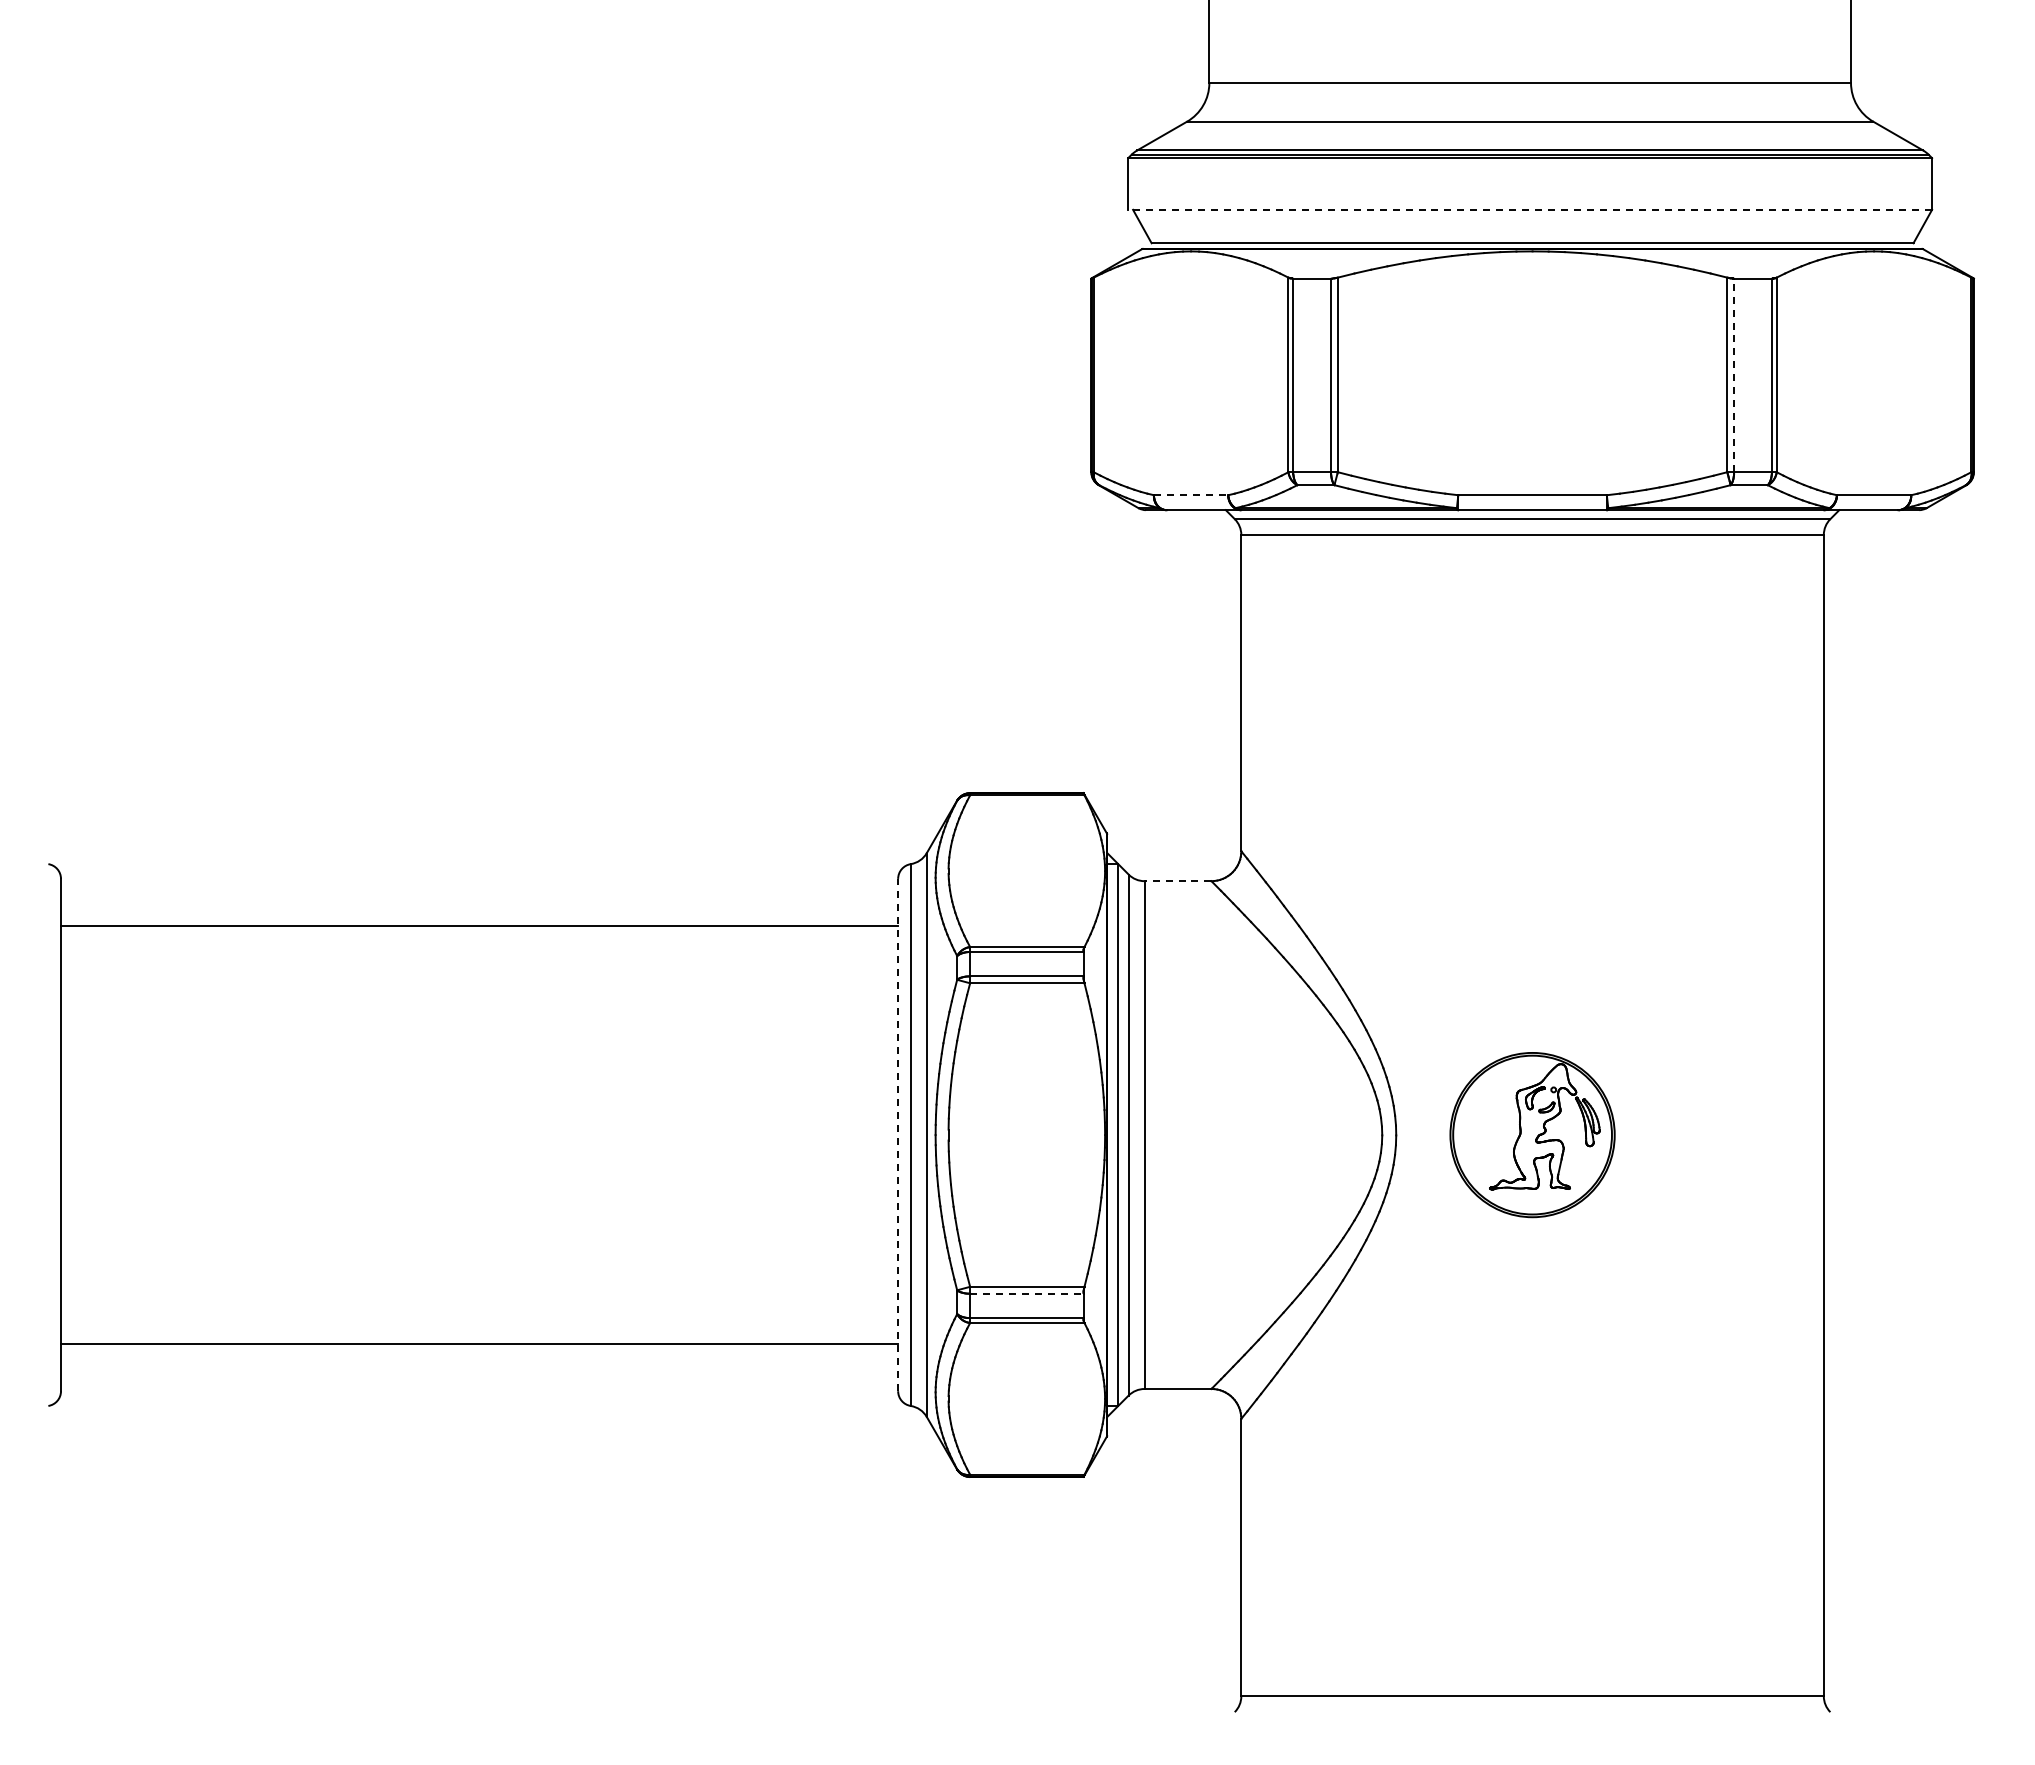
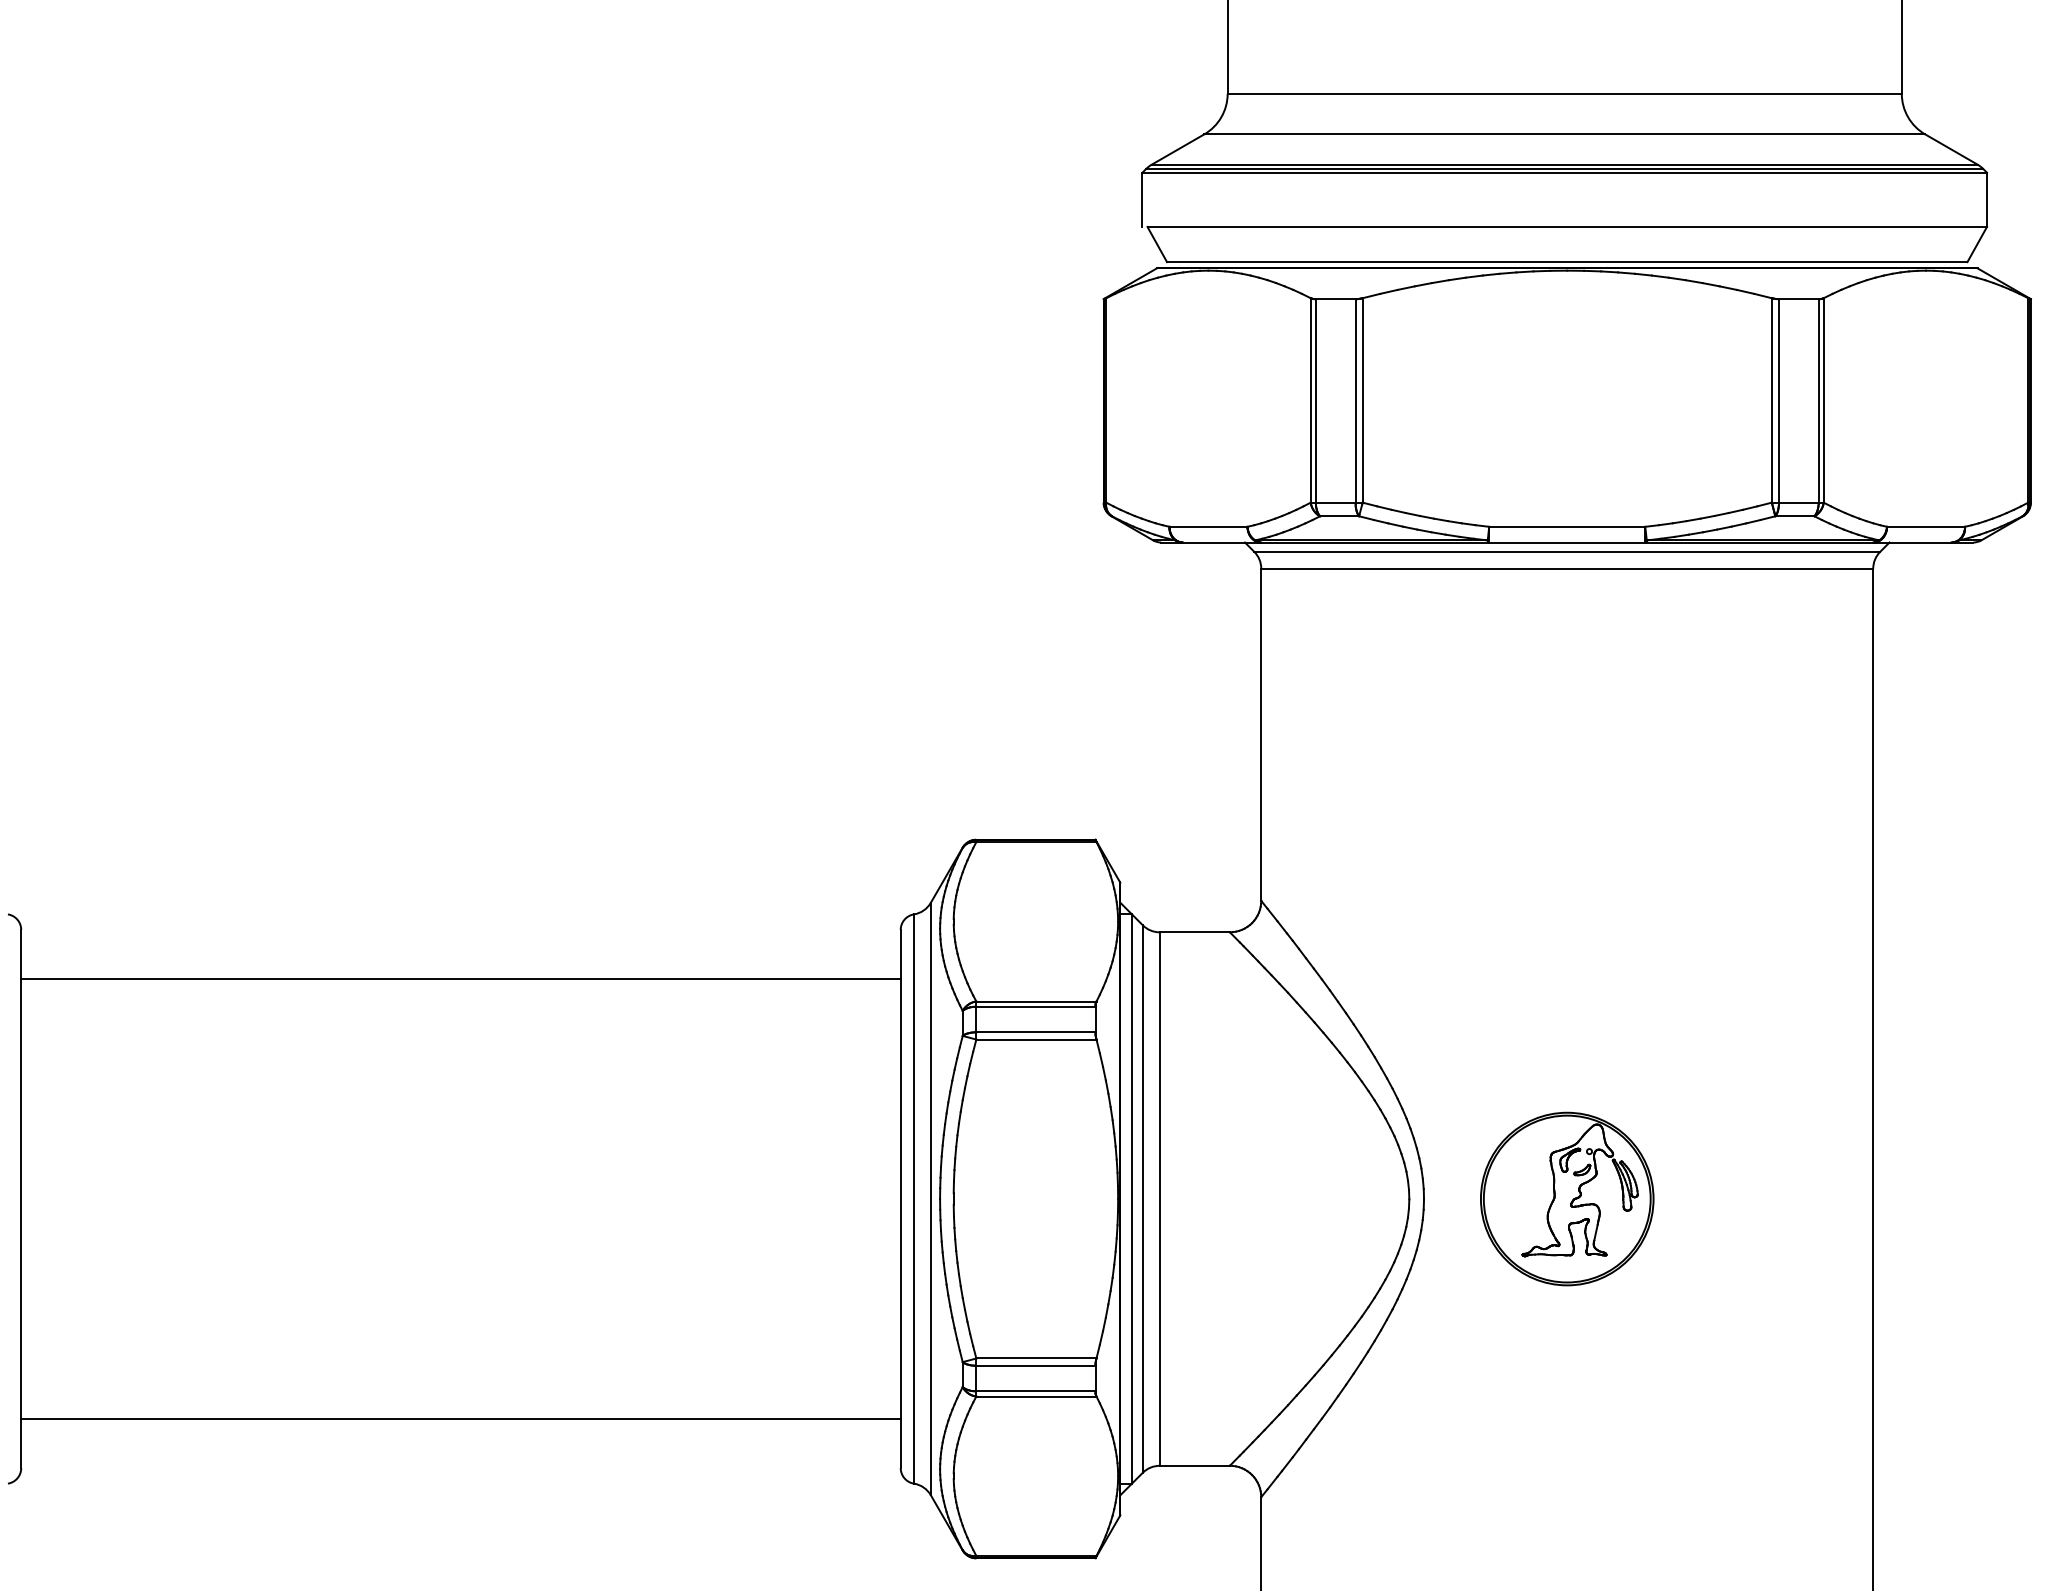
line: (1532, 209) -> (1567, 226), dashed -> solid
line: (1734, 375) -> (1779, 401), dashed -> solid
line: (1191, 495) -> (1208, 527), dashed -> solid
line: (1177, 881) -> (1194, 932), dashed -> solid
line: (898, 1134) -> (901, 1198), dashed -> solid
line: (1026, 1293) -> (1035, 1365), dashed -> solid

